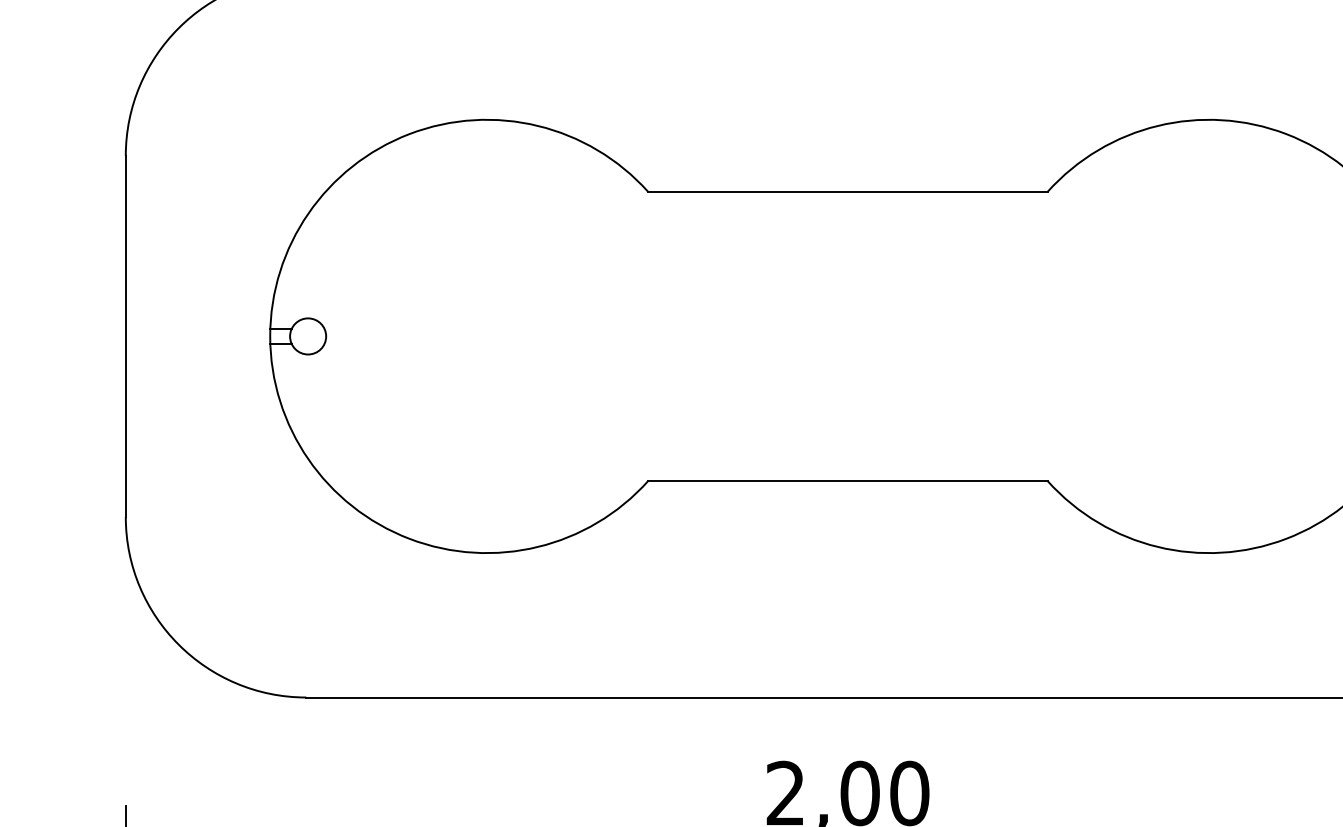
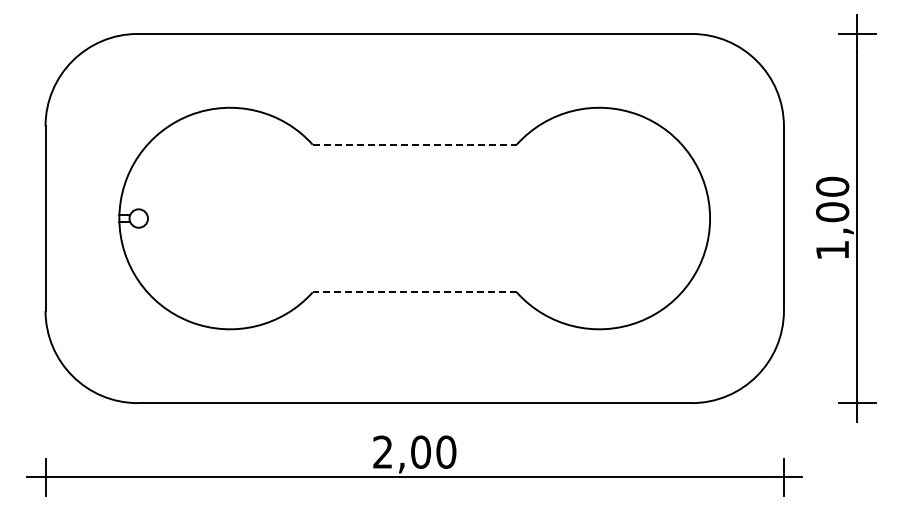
line: (849, 191) -> (415, 144), solid -> dashed
line: (847, 481) -> (414, 292), solid -> dashed

